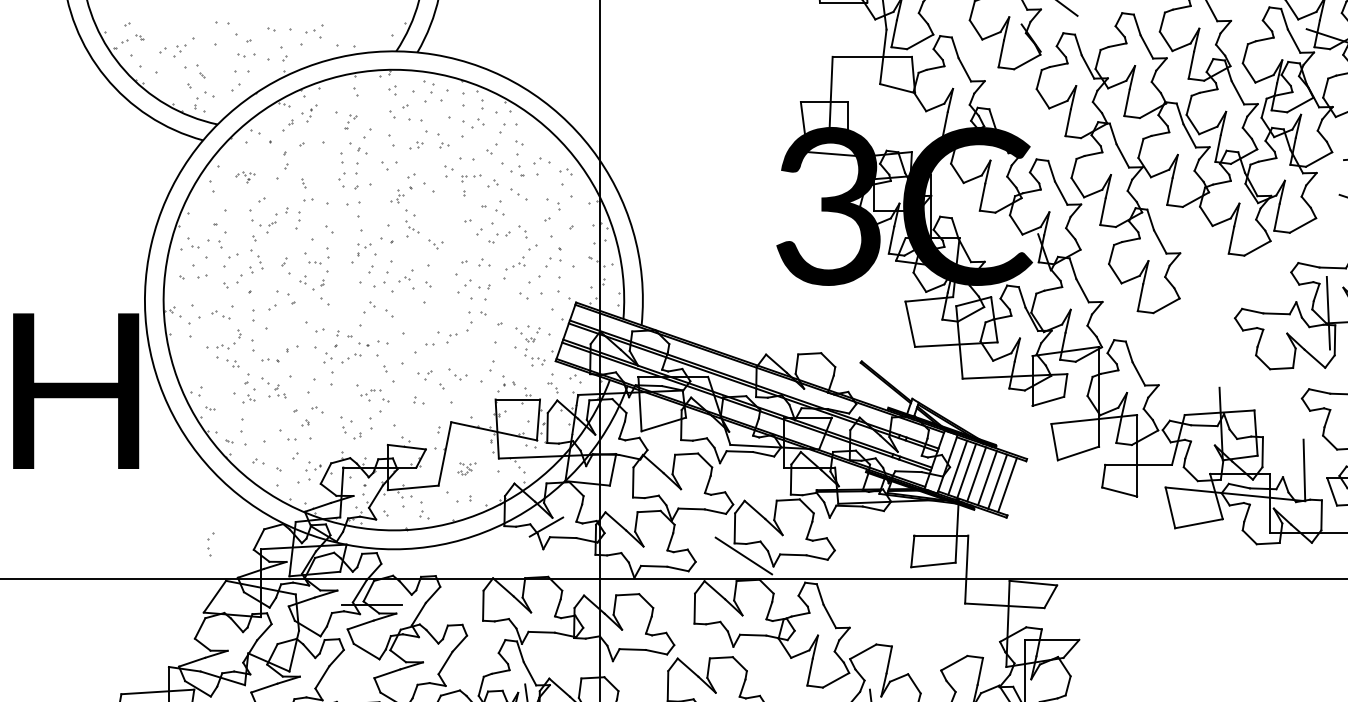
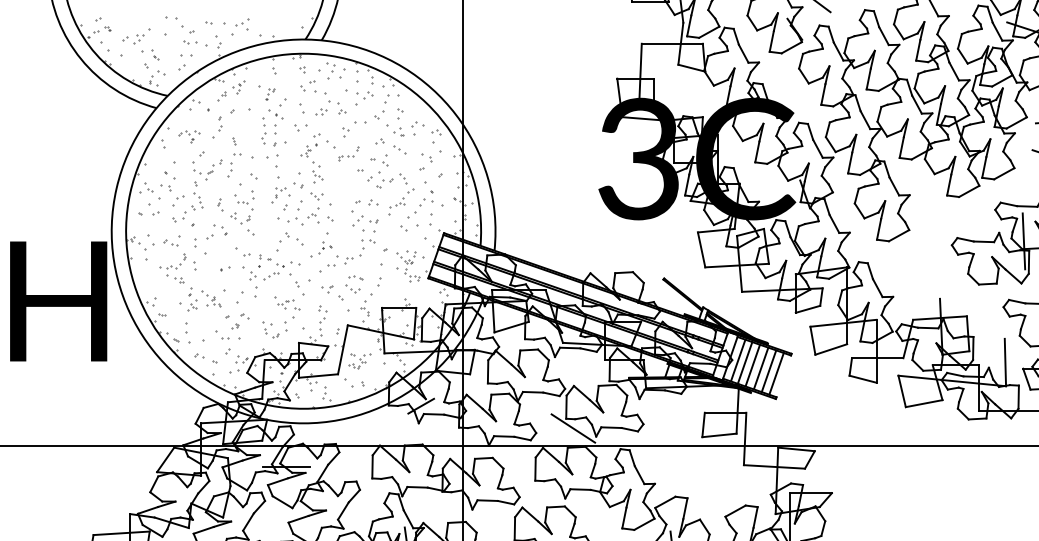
part: (245, 176) -> (189, 135), size x1.43
part: (471, 178) -> (346, 158), moved
part: (435, 244) -> (316, 196), moved
part: (270, 360) -> (355, 277), moved
part: (506, 383) -> (324, 246), moved
part: (552, 383) -> (364, 308), moved
part: (466, 468) -> (359, 361), size x1.67
part: (210, 544) -> (321, 326), moved

